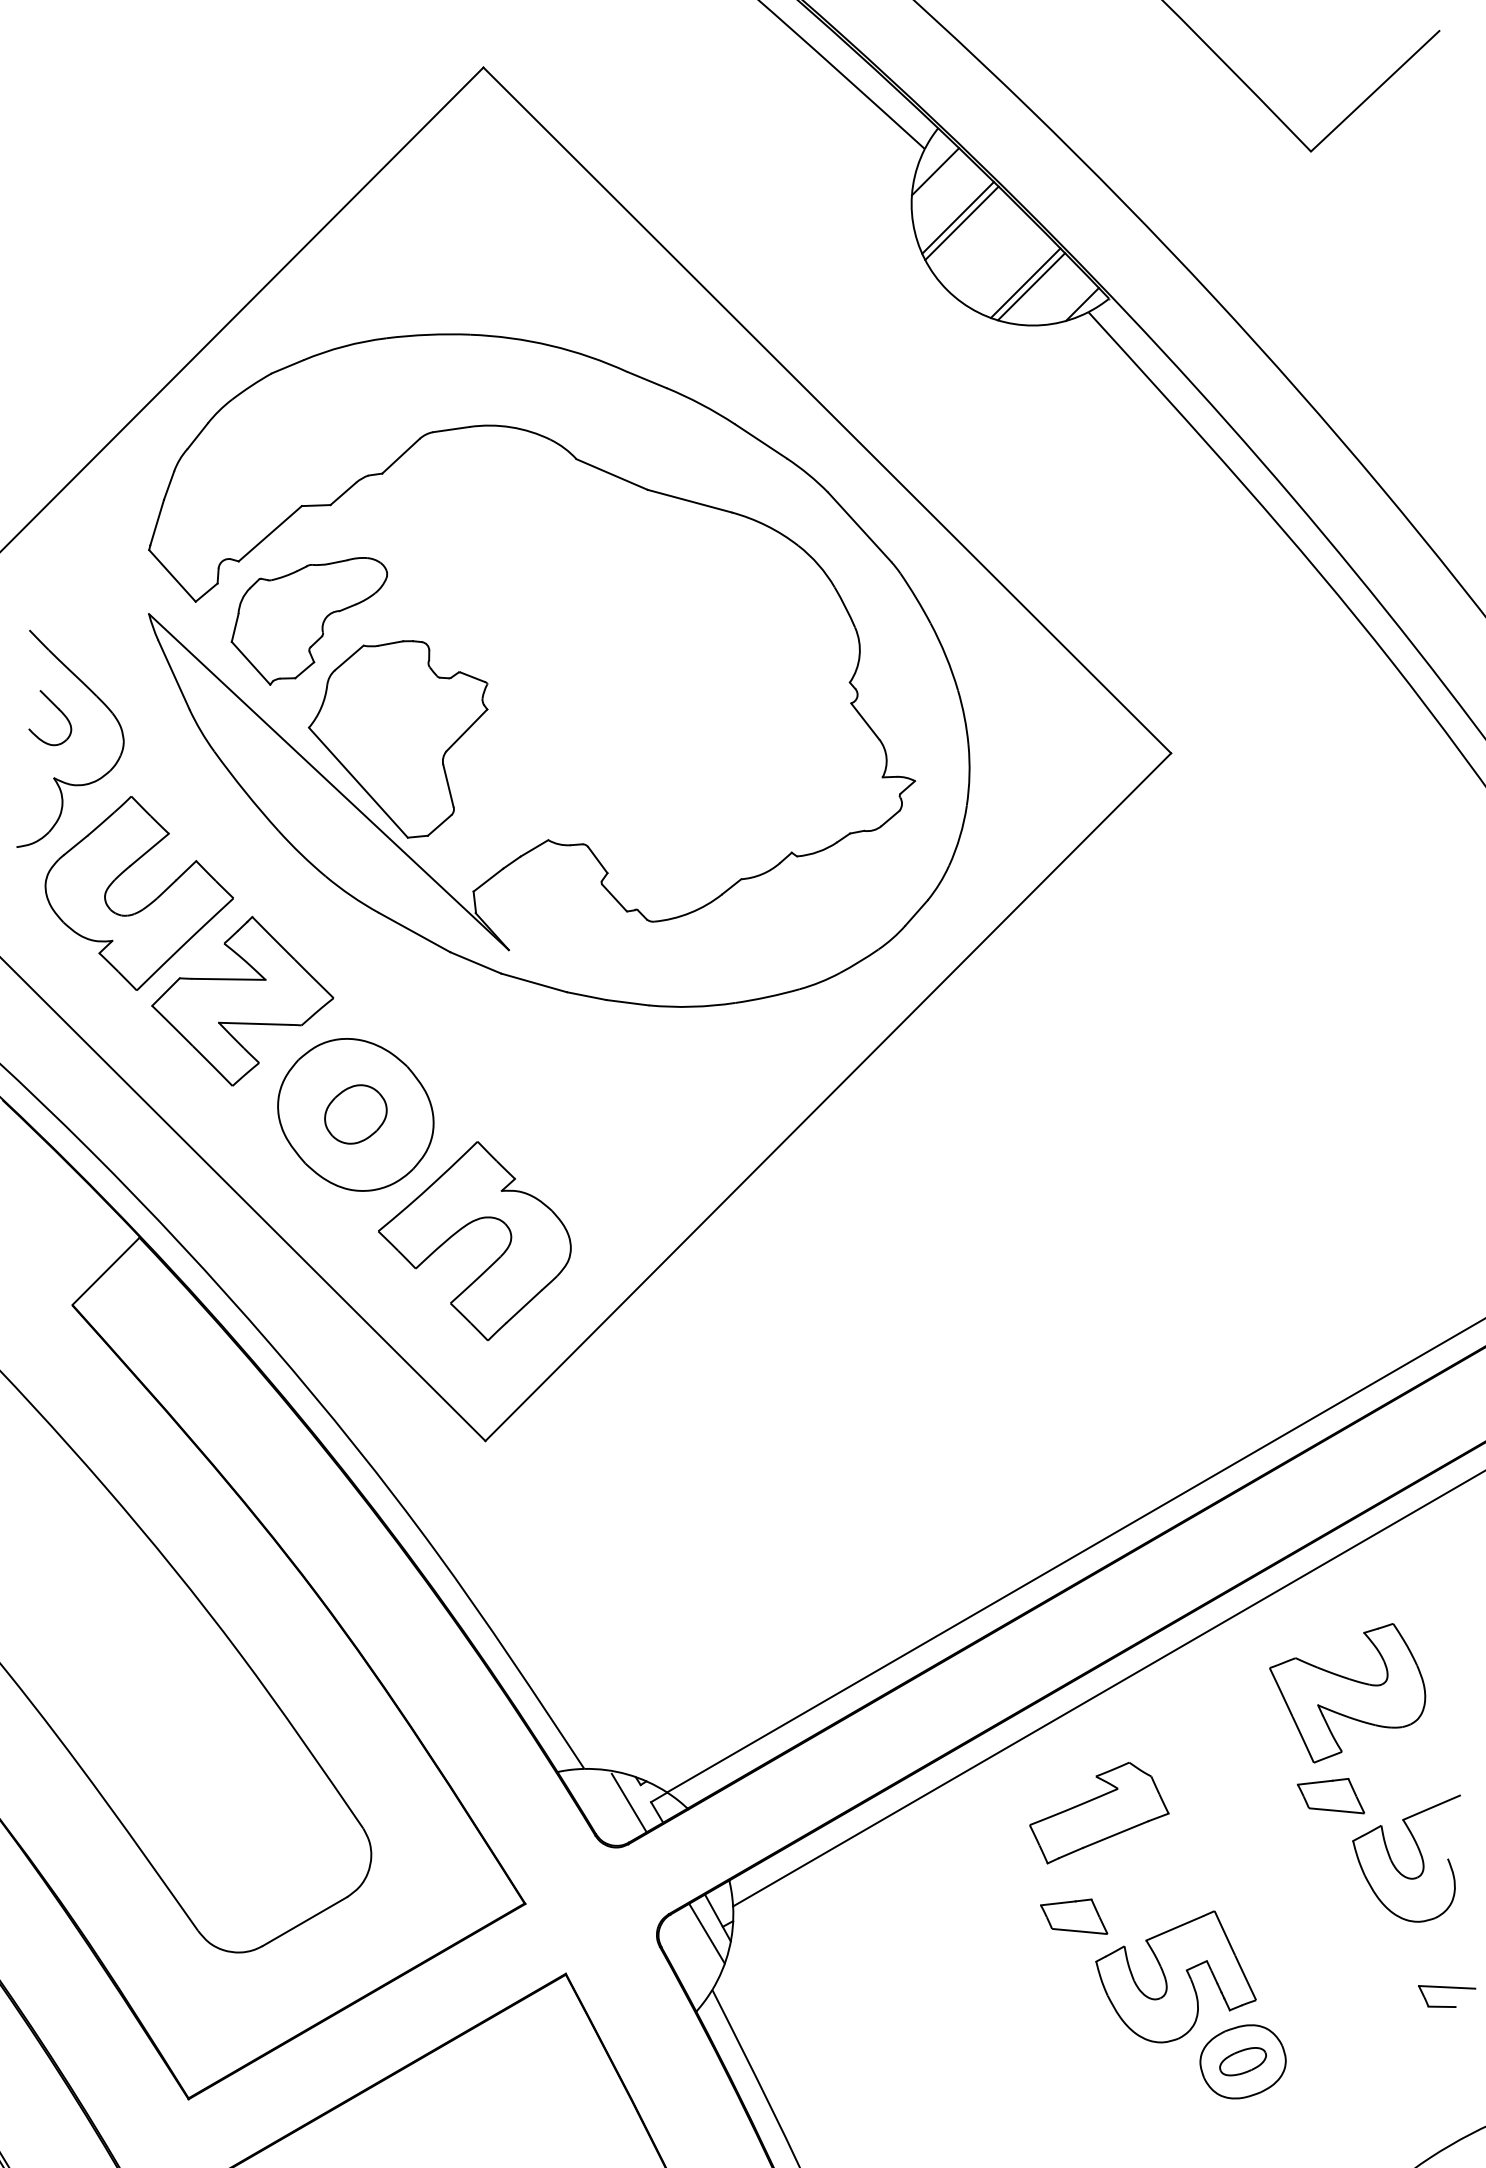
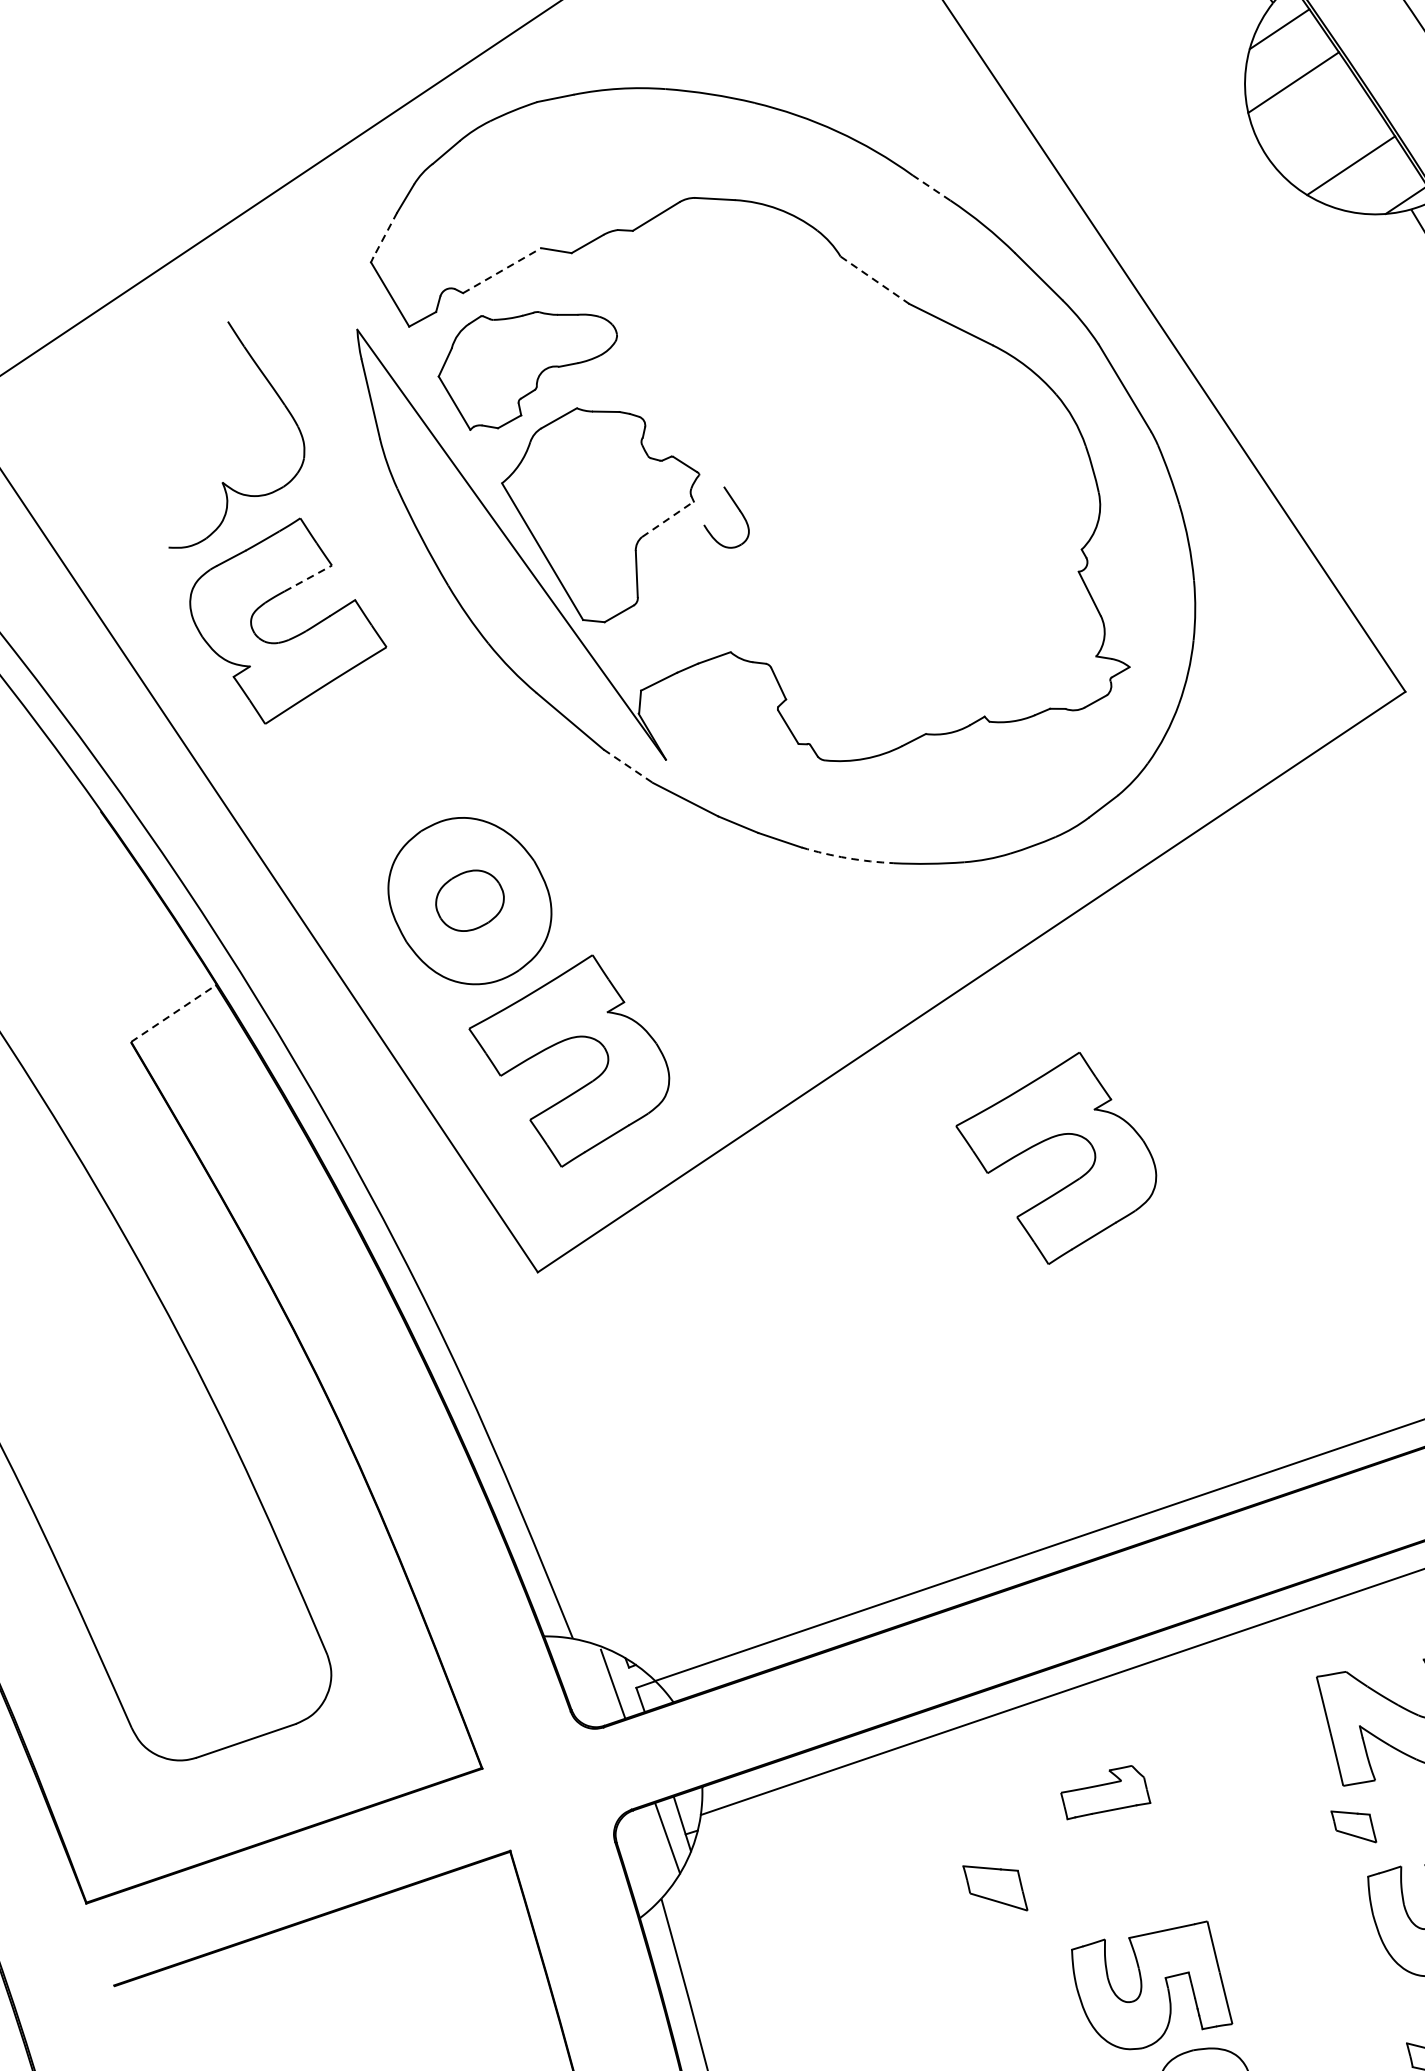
line: (961, 223) -> (1296, 89), removed
line: (1031, 286) -> (1356, 170), removed
line: (647, 380) -> (932, 188), solid -> dashed
line: (612, 474) -> (875, 280), solid -> dashed
line: (157, 522) -> (385, 235), solid -> dashed
line: (270, 533) -> (502, 270), solid -> dashed
part: (58, 710) -> (739, 511), moved
line: (467, 730) -> (668, 519), solid -> dashed
line: (150, 849) -> (309, 578), solid -> dashed
line: (475, 962) -> (628, 765), solid -> dashed
part: (242, 1000) -> (374, 756), removed
arc: (692, 1006) -> (847, 857), solid -> dashed
part: (924, 1229) -> (1045, 1141), added
line: (106, 1271) -> (174, 1013), solid -> dashed
part: (1330, 1796) -> (1353, 1824), size x0.7
part: (1099, 1813) -> (1106, 1794), size x0.6
part: (1074, 1916) -> (996, 1885), moved

